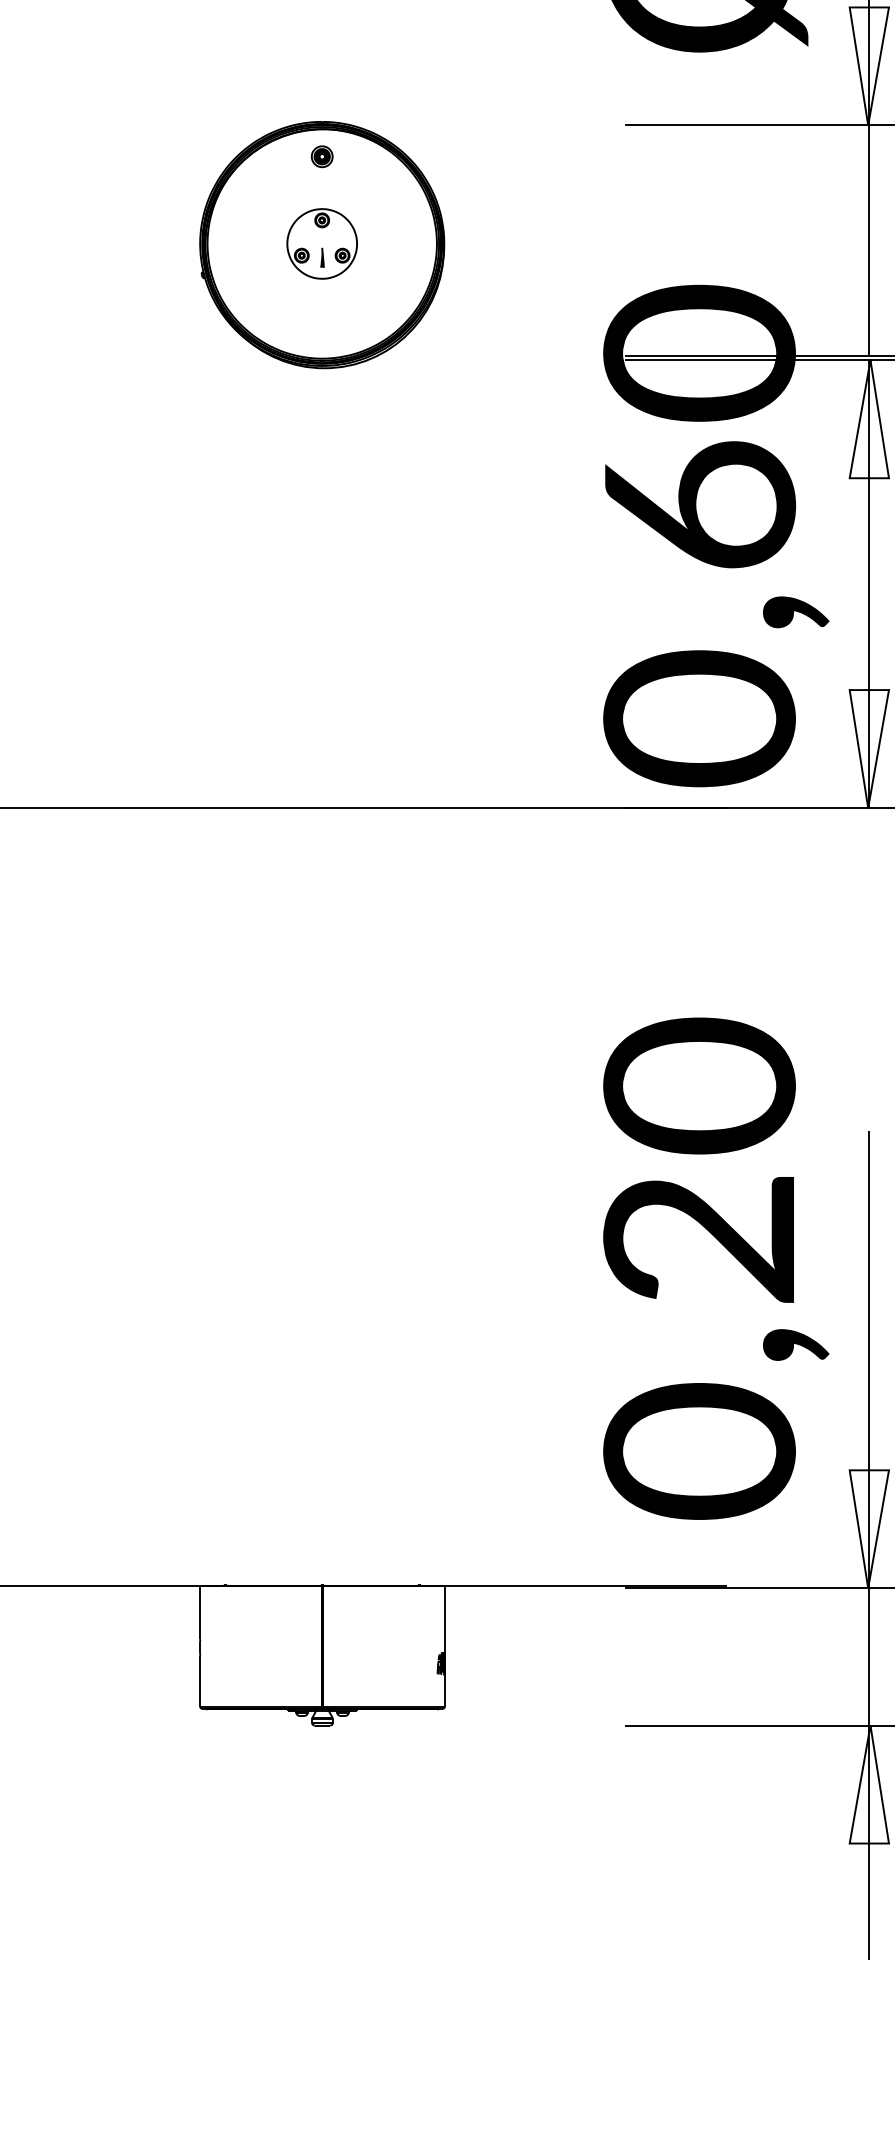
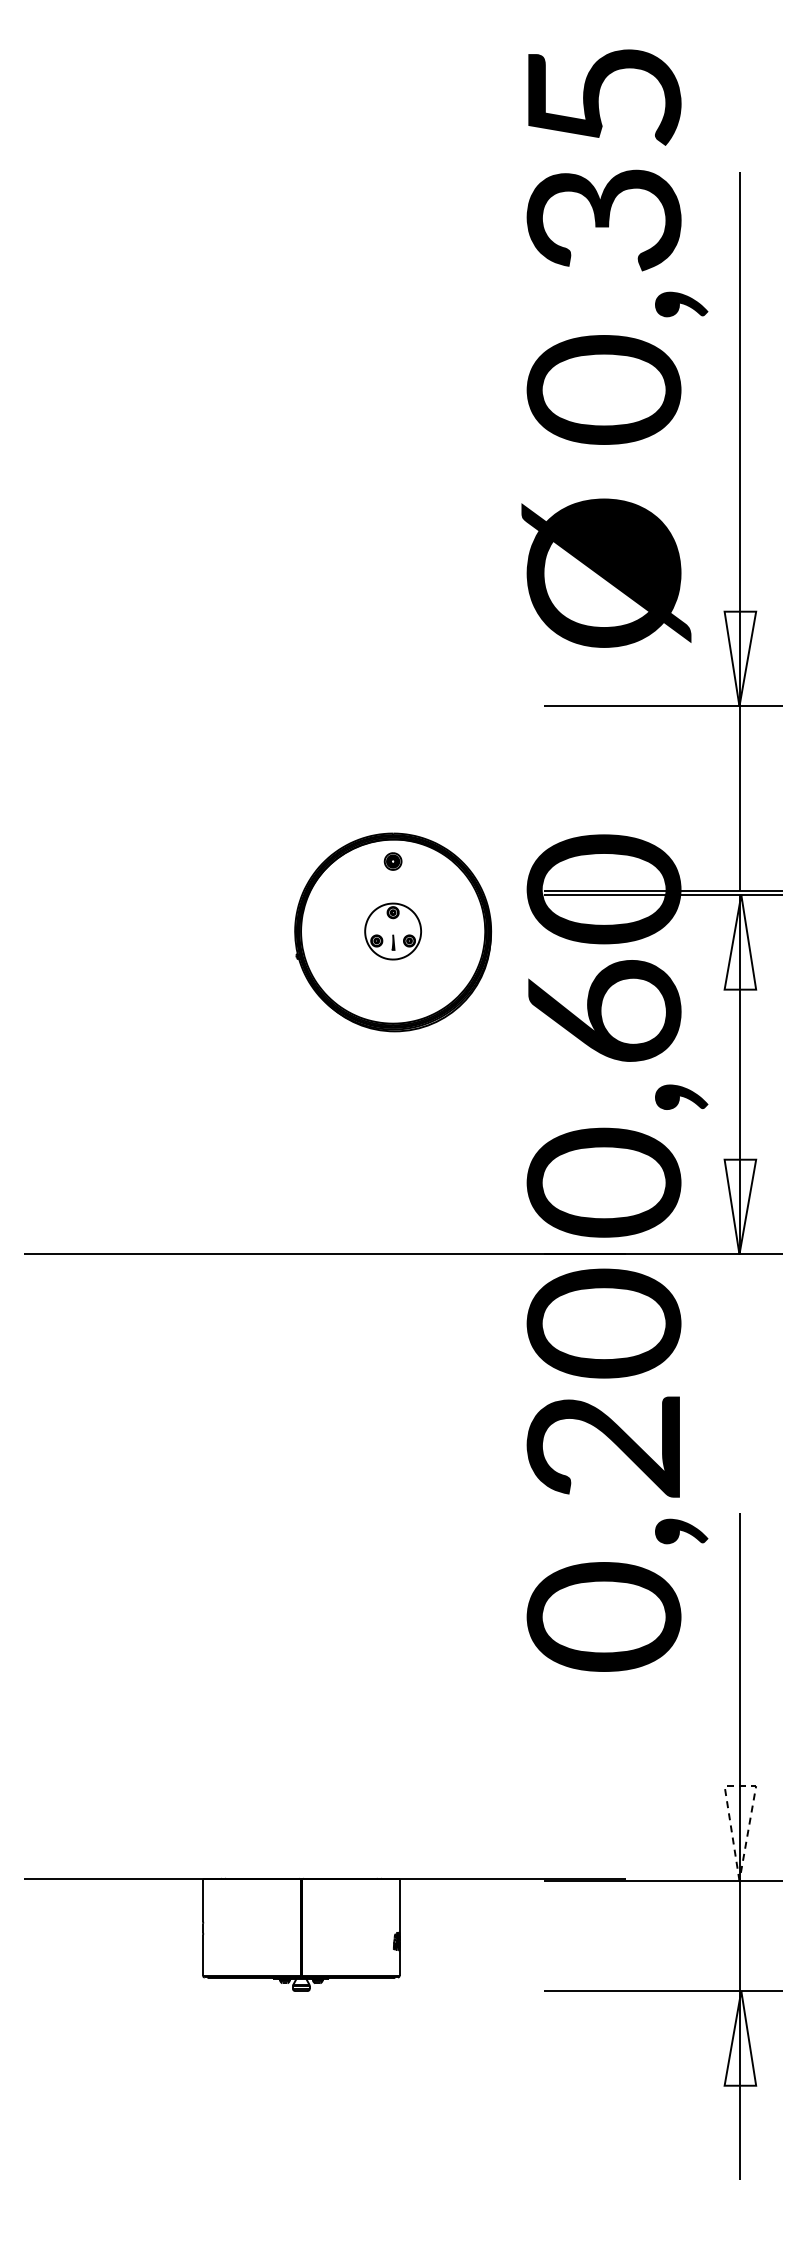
part: (322, 245) -> (393, 932), moved
text: (716, 1267) -> (617, 1469), moved
line: (870, 1470) -> (741, 1786), solid -> dashed

